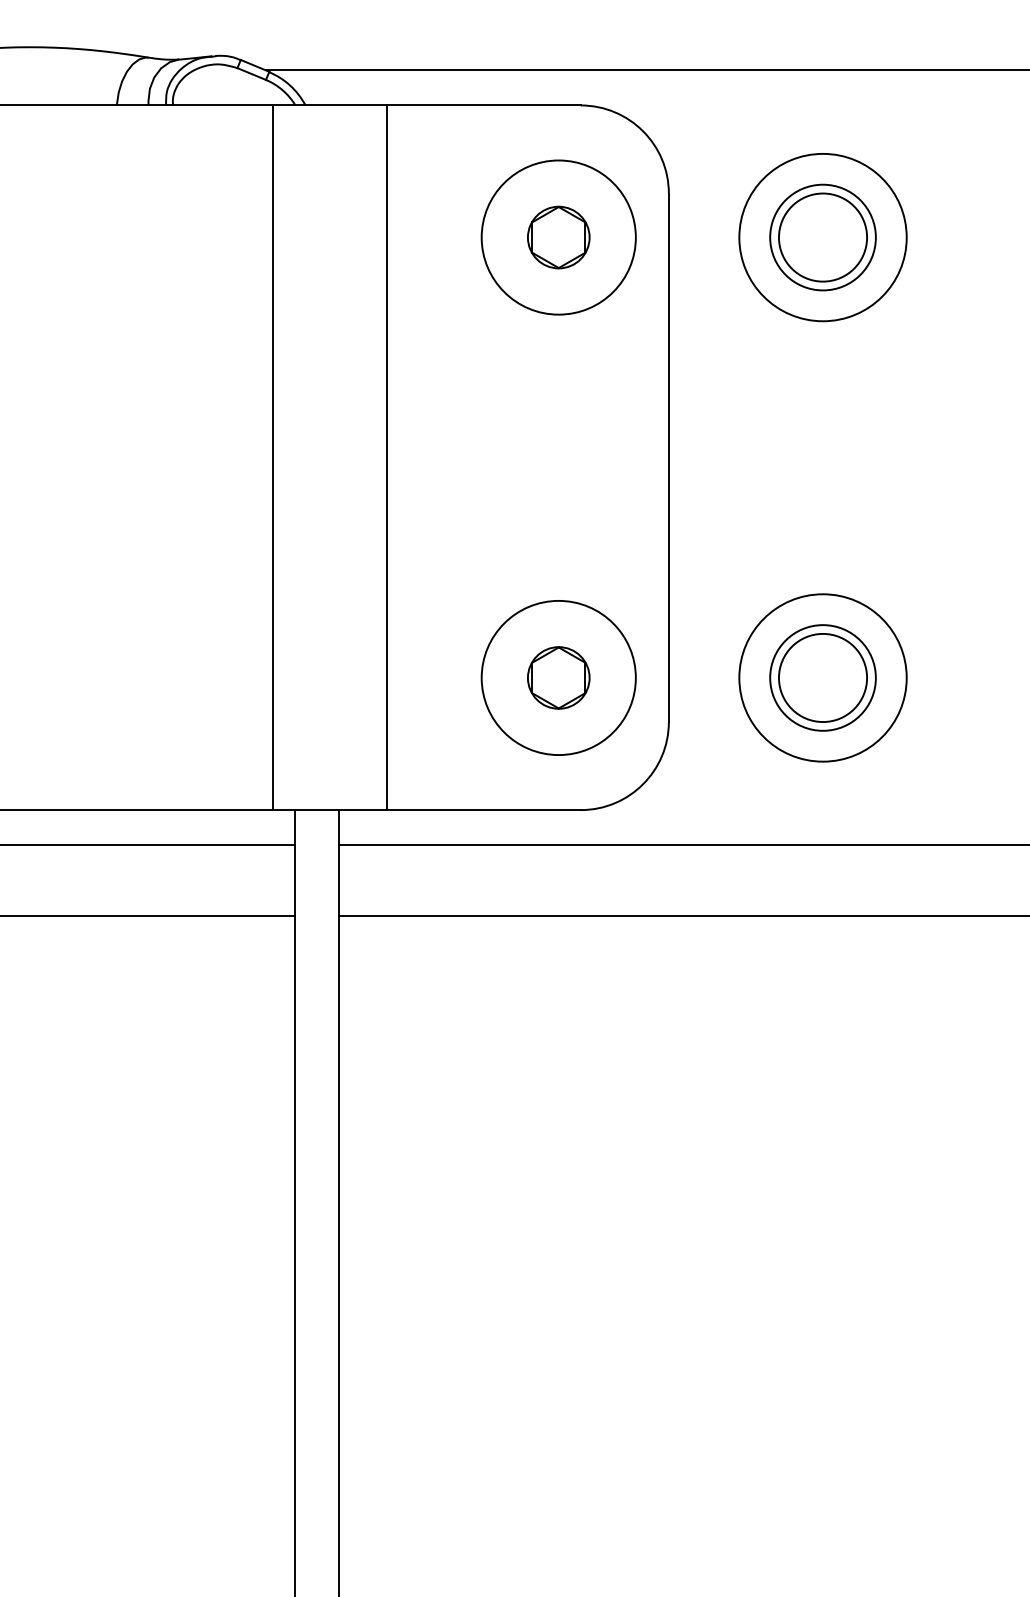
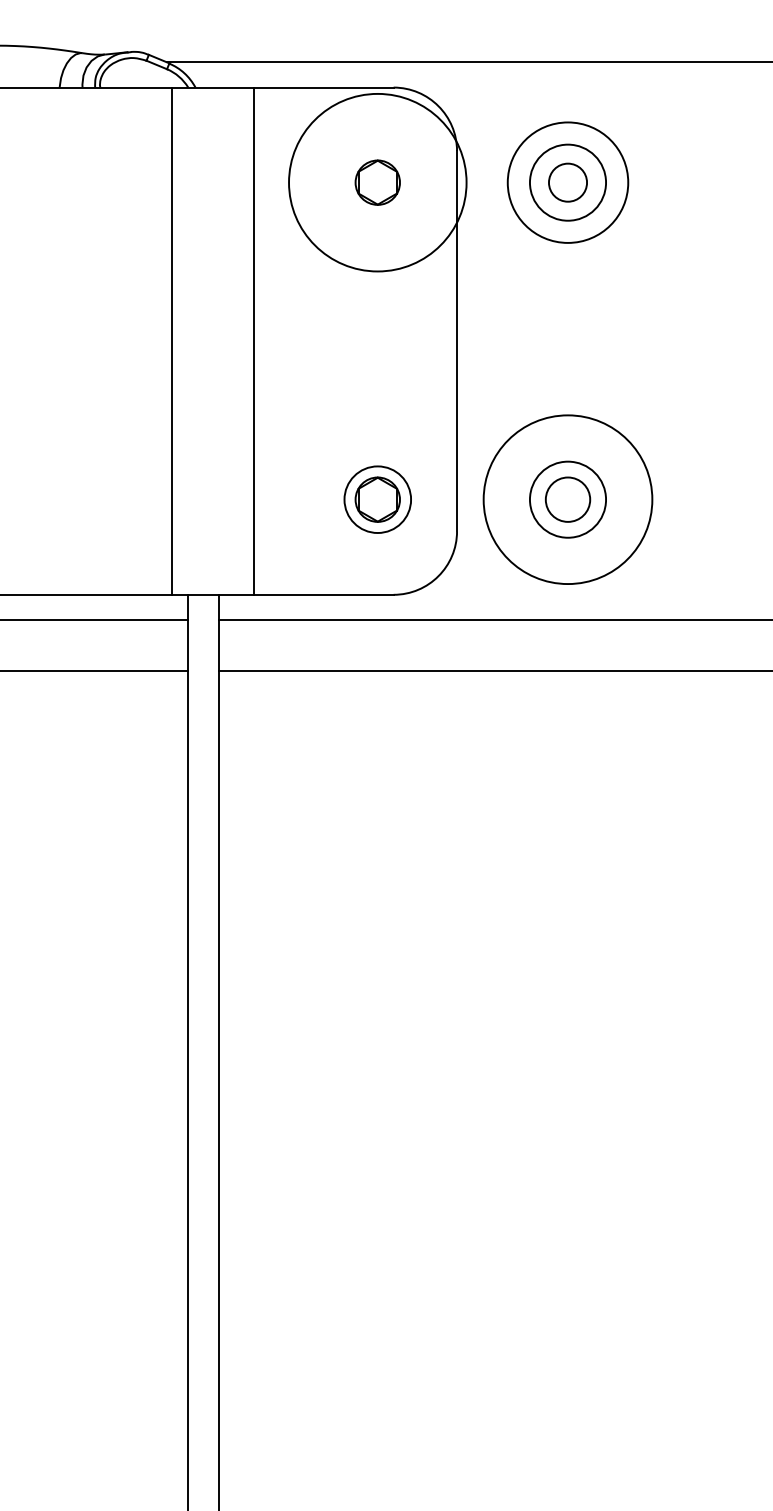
circle: (558, 237) -> (377, 182), size x1.6
circle: (822, 237) -> (567, 182), size x0.6
circle: (558, 677) -> (377, 499), size x0.6
circle: (822, 677) -> (567, 499), size x0.7
circle: (822, 677) -> (567, 499), size x1.4

